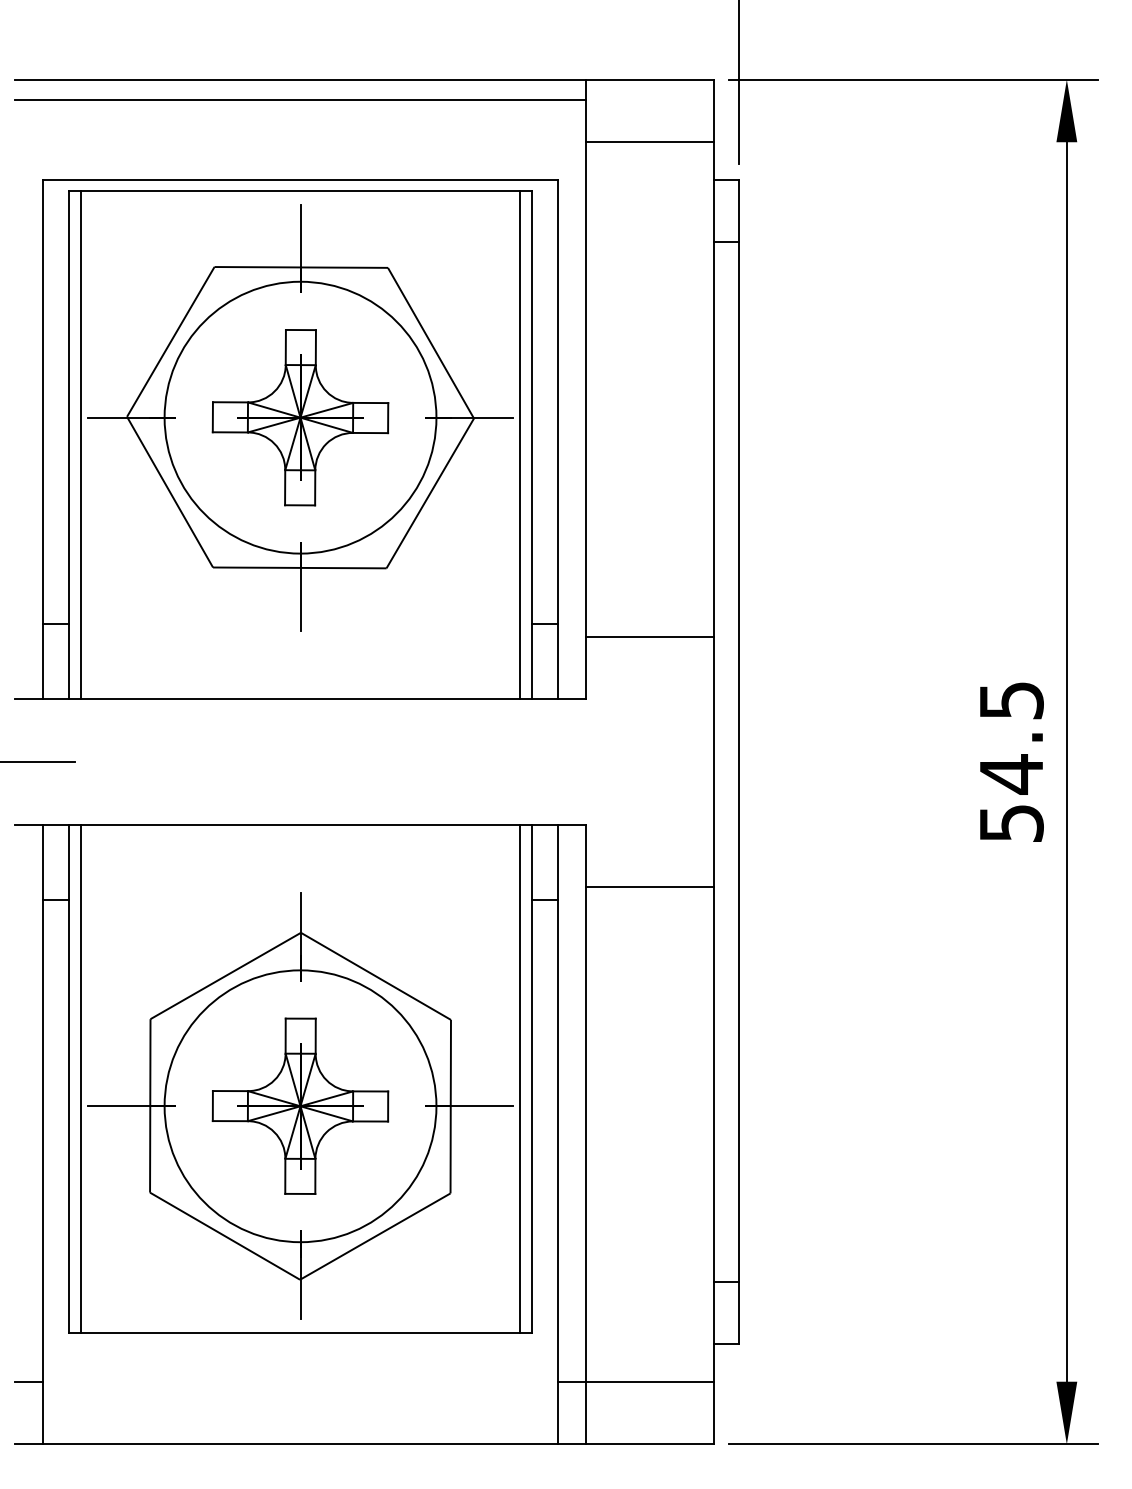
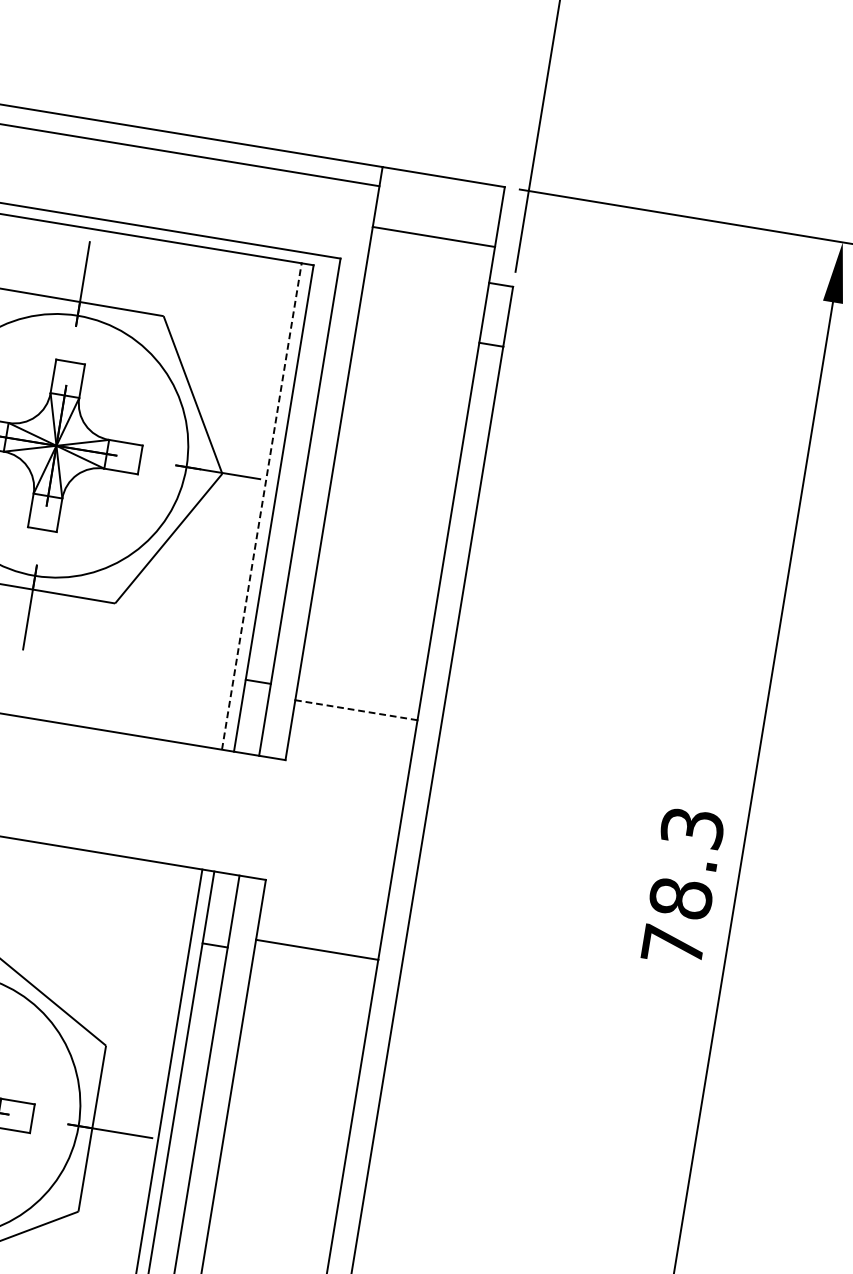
line: (519, 444) -> (261, 505), solid -> dashed
line: (649, 636) -> (356, 709), solid -> dashed
text: (1011, 761) -> (682, 886), 54.5 -> 78.3

